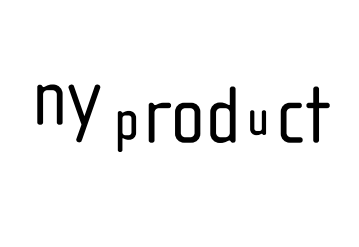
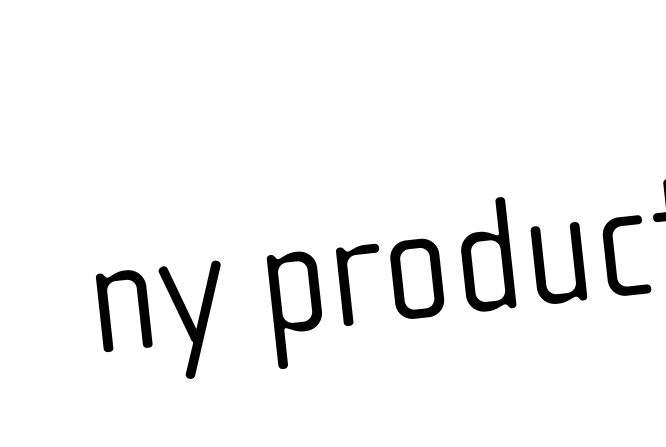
part: (68, 113) -> (163, 324), moved
part: (257, 122) -> (557, 263), size x1.67
part: (126, 131) -> (296, 309), size x1.43

